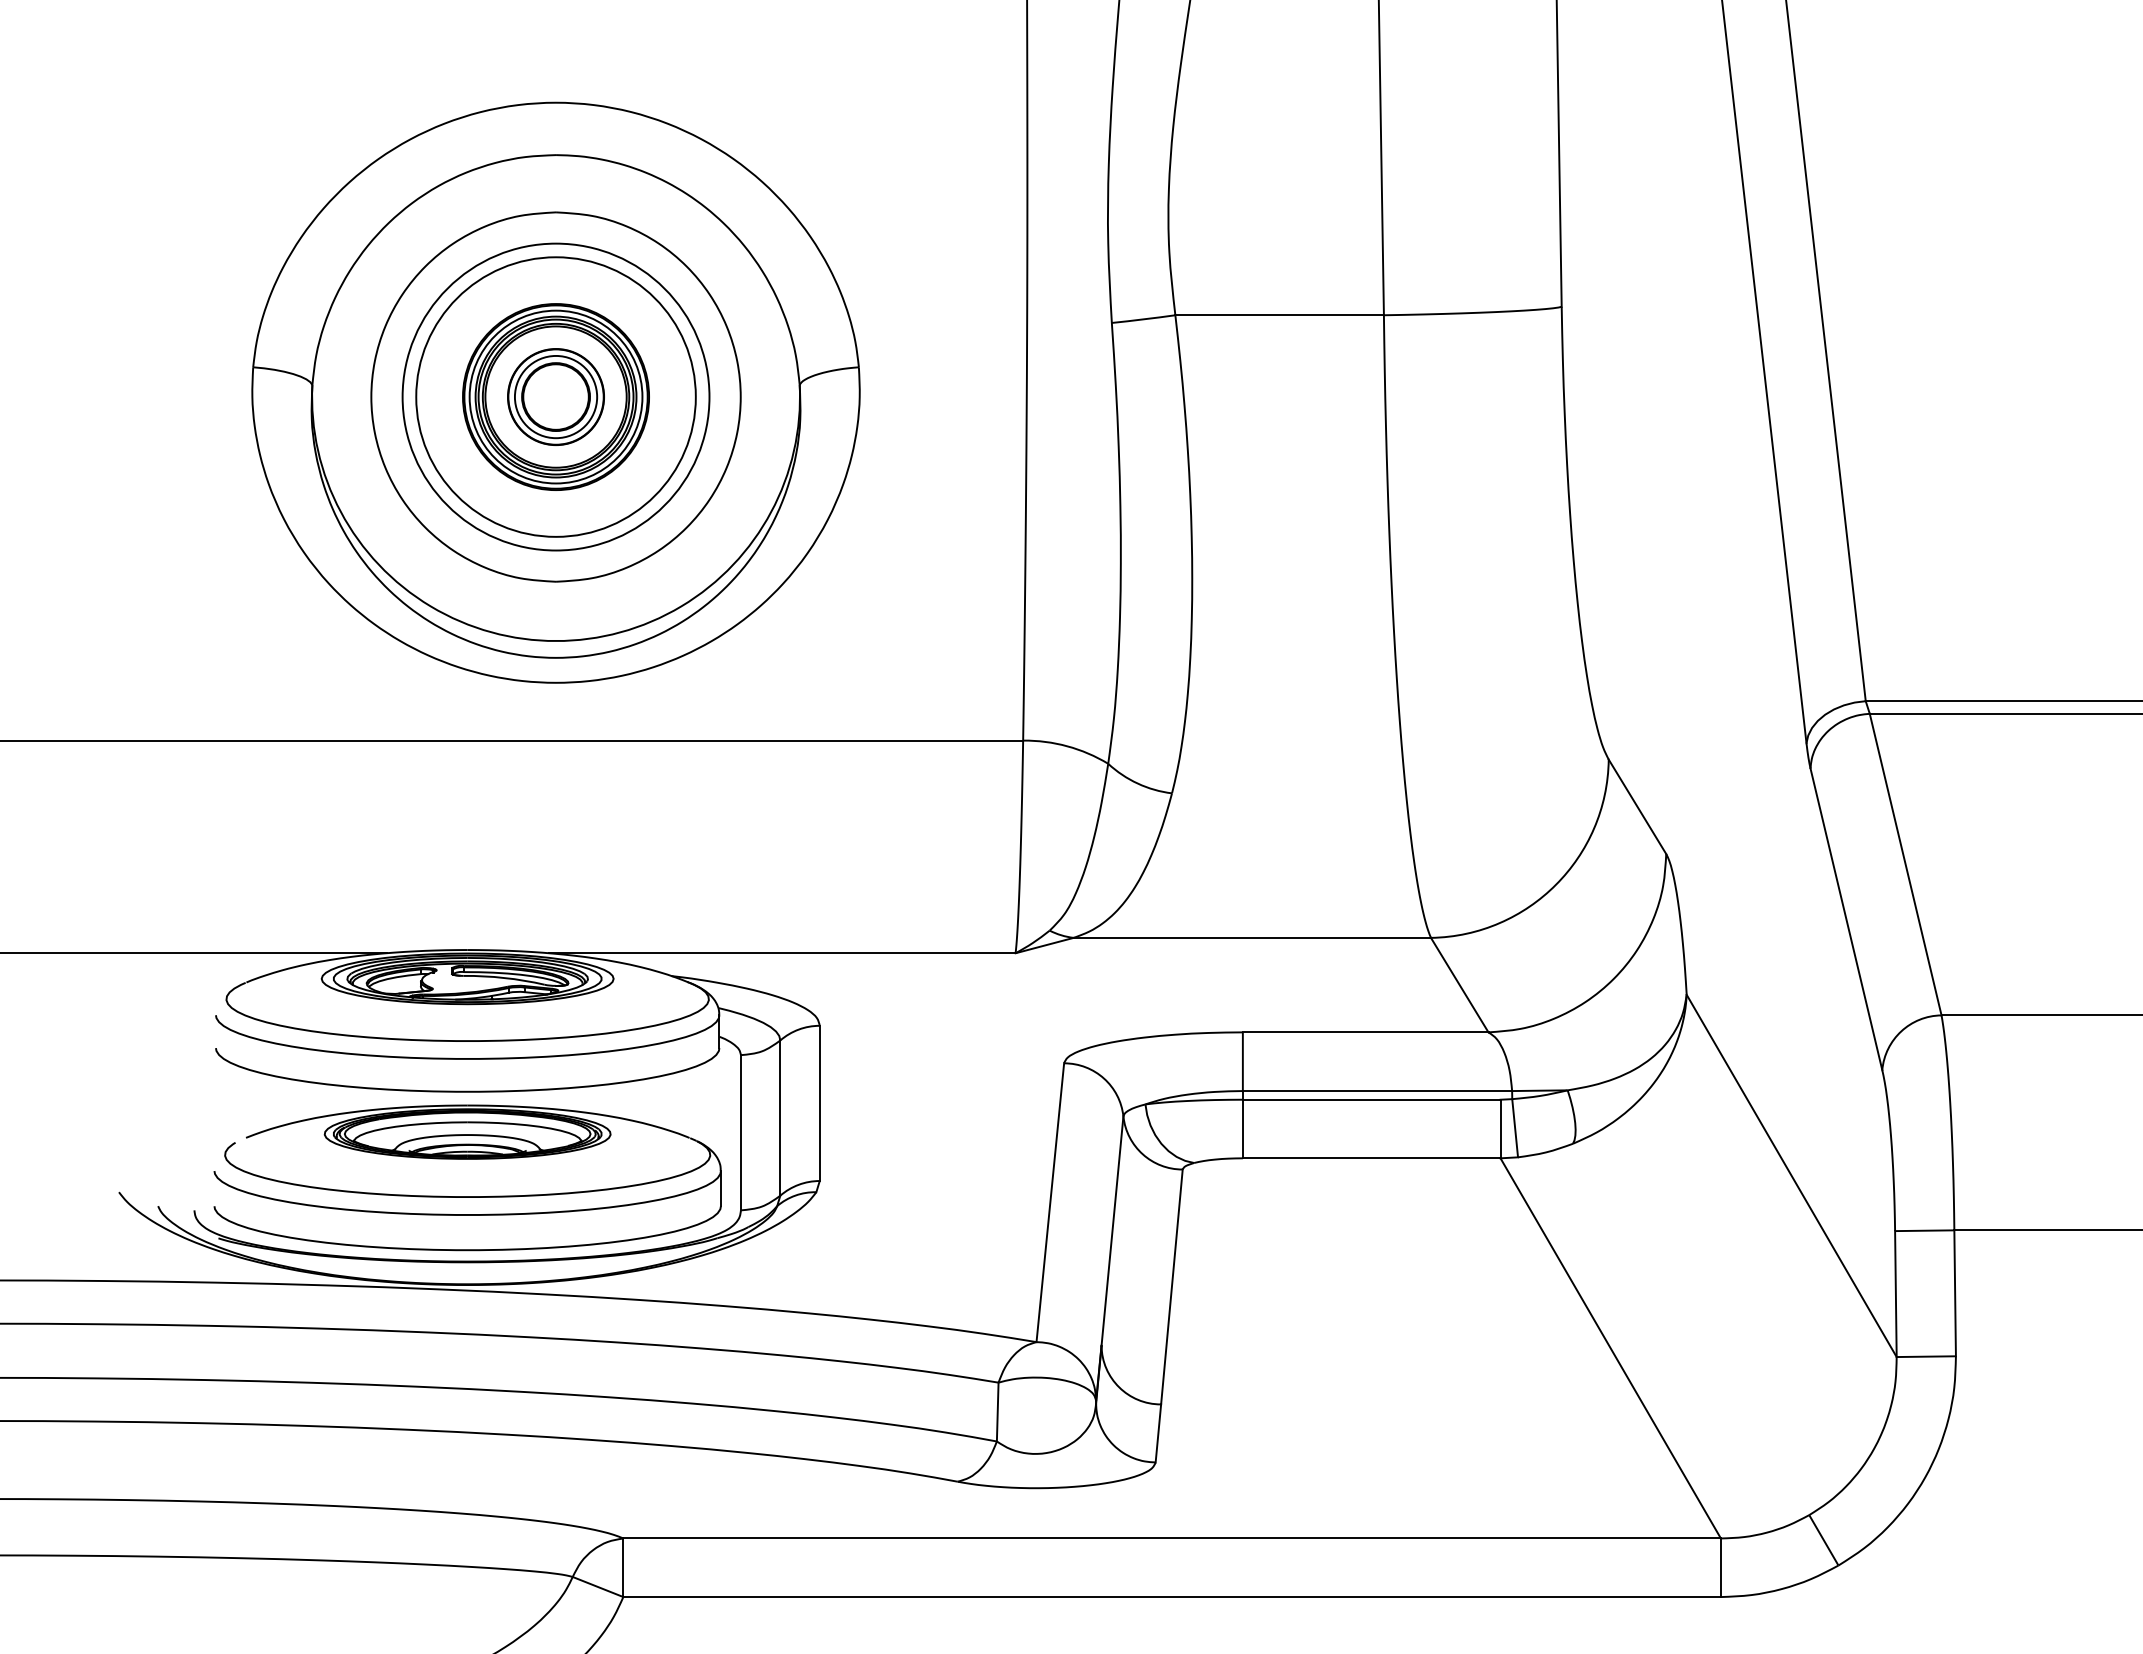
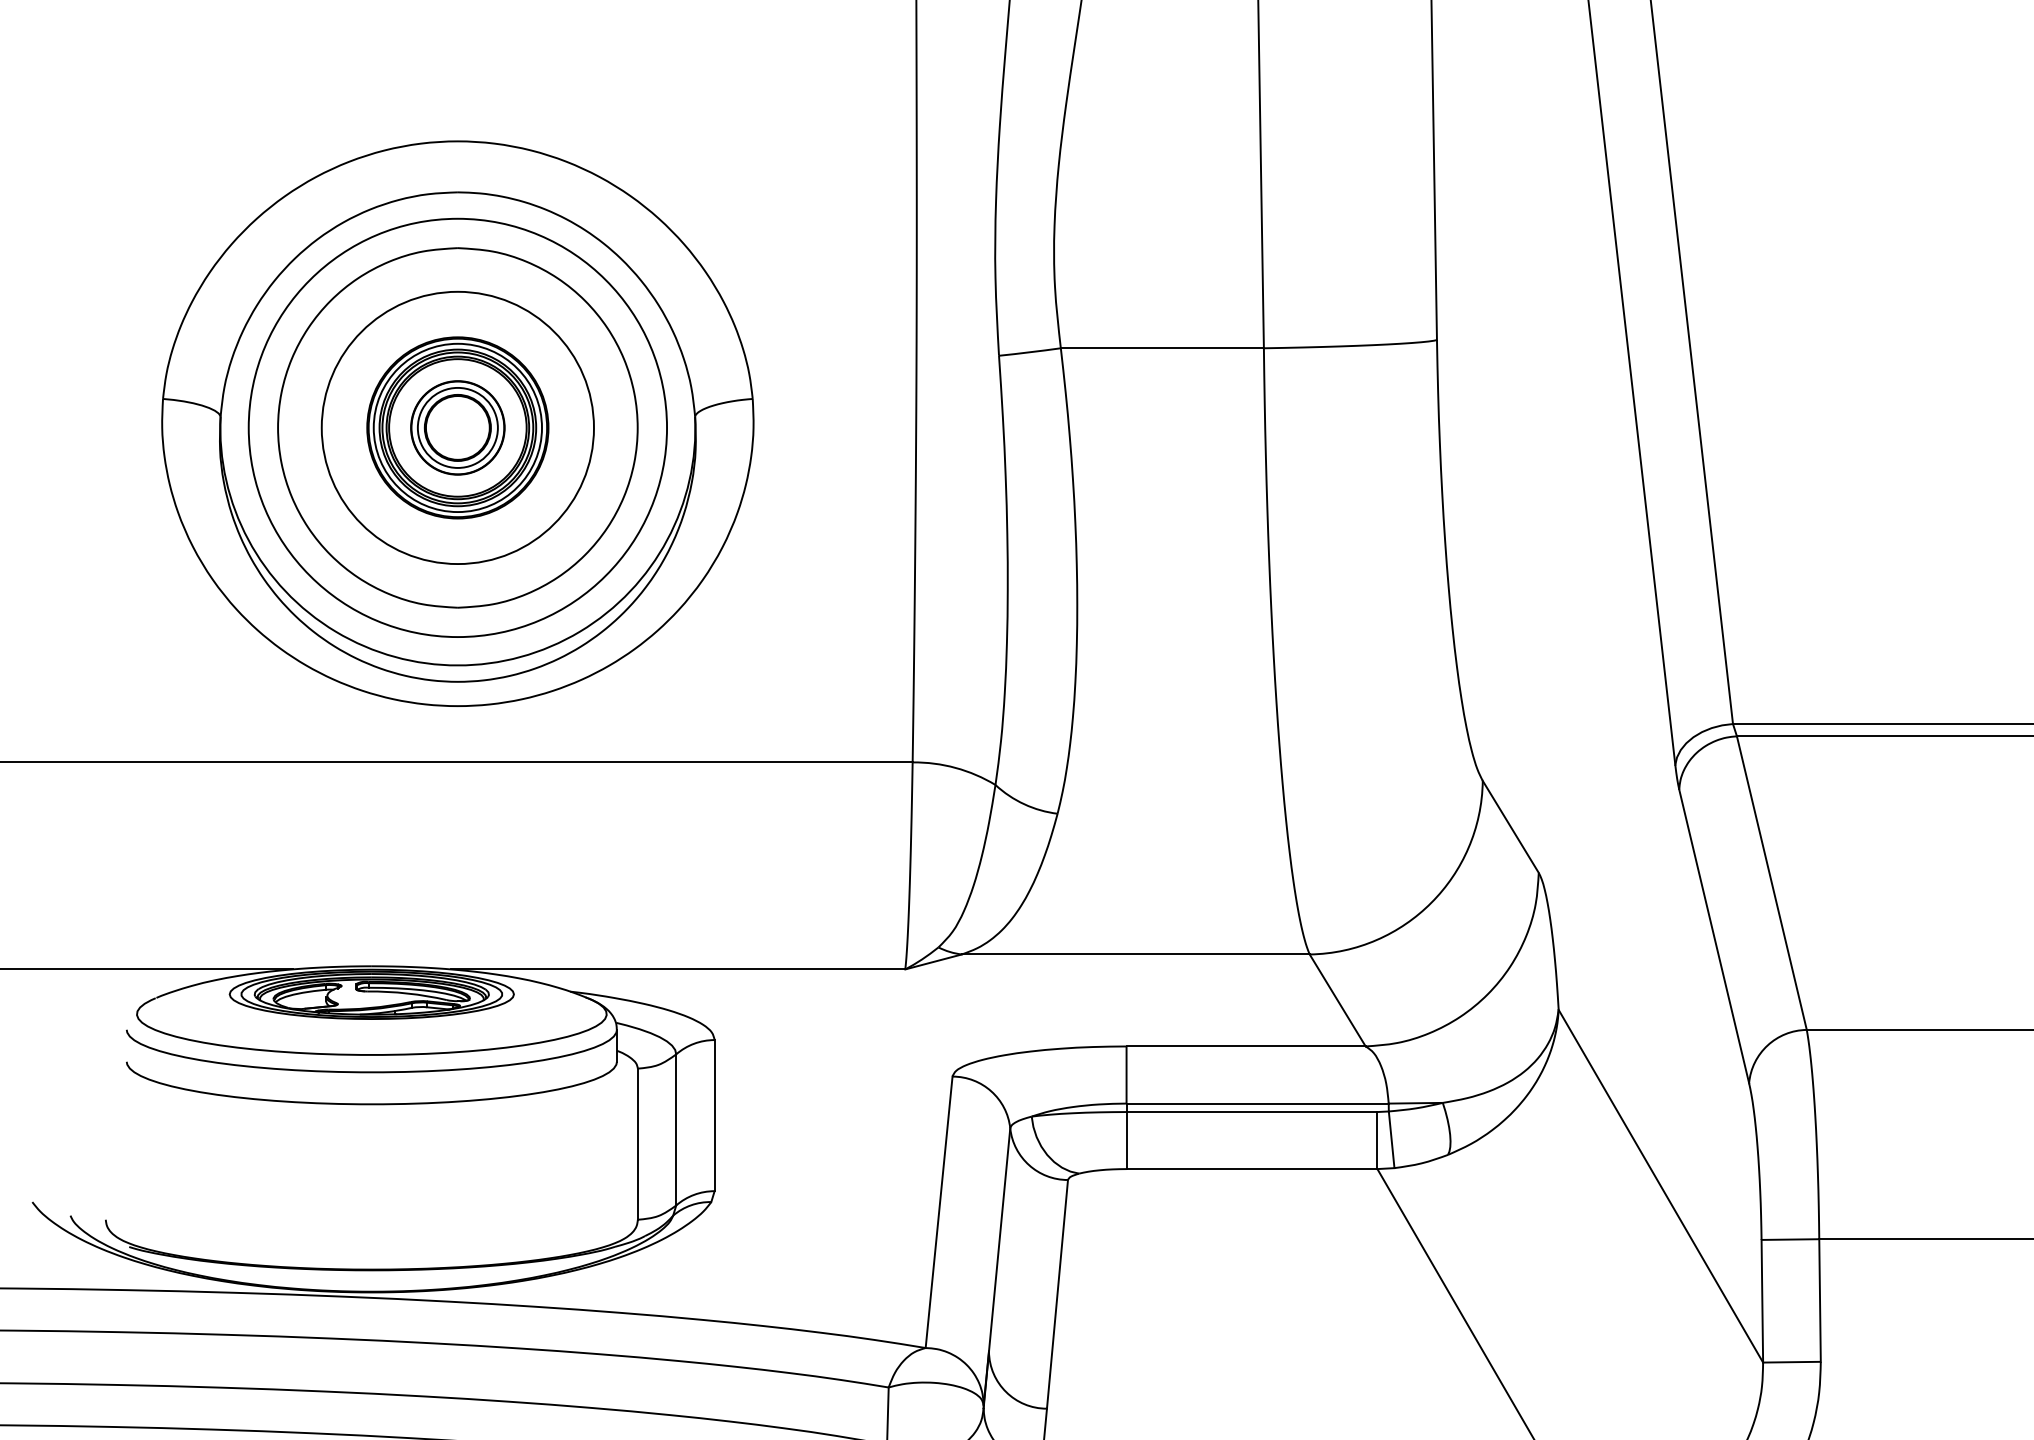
circle: (555, 396) -> (457, 427), size x1.4
part: (467, 1159) -> (371, 1170), removed

